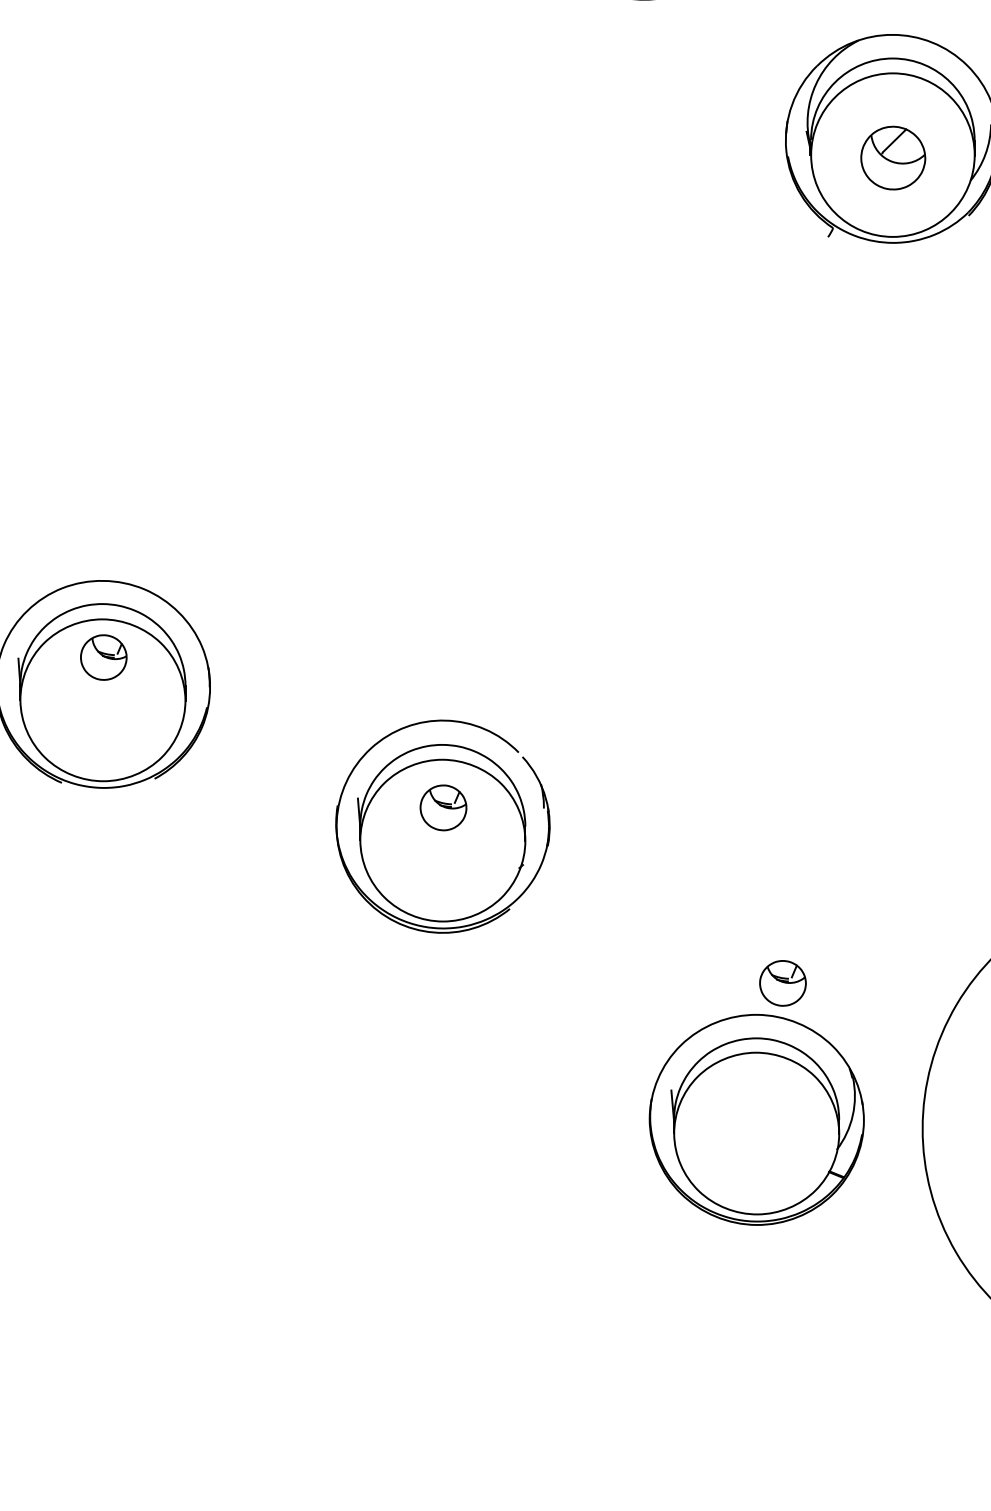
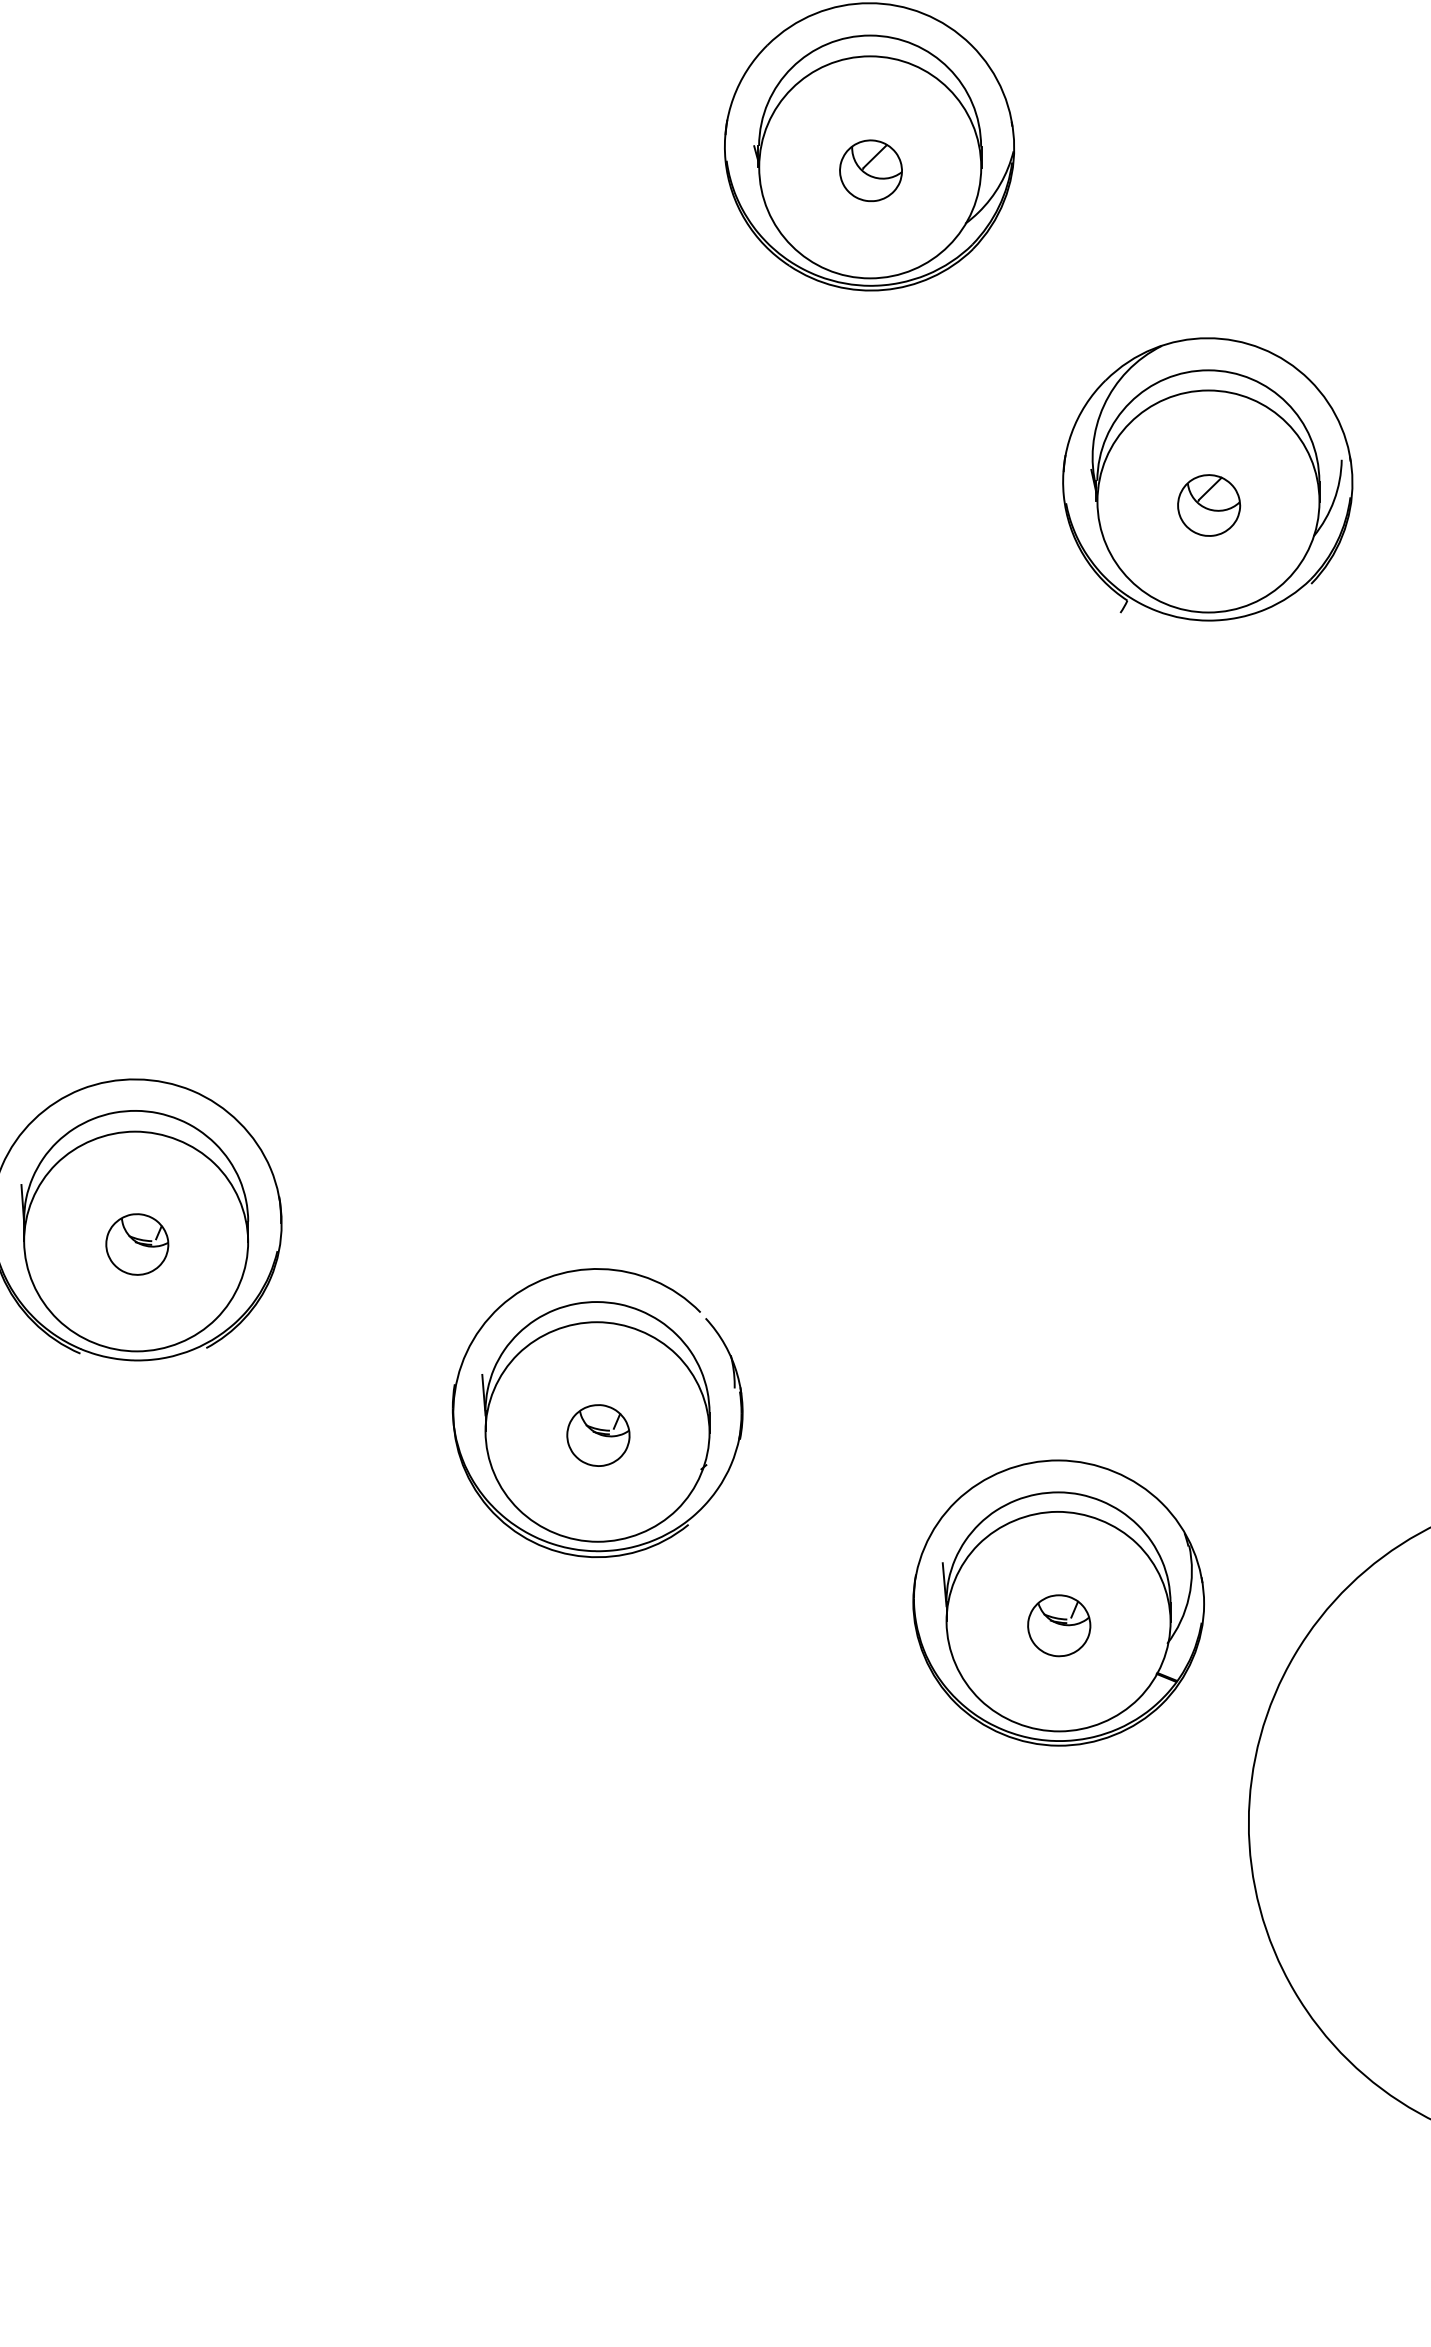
part: (893, 158) -> (1209, 505), size x0.71
part: (103, 657) -> (137, 1244), moved
part: (443, 807) -> (598, 1435), moved
part: (756, 1119) -> (1058, 1602), moved

